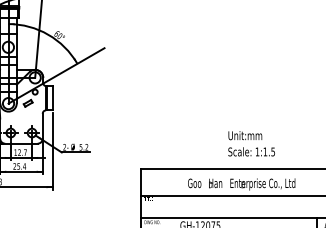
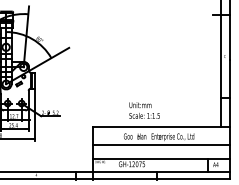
text: (251, 143) -> (144, 110), moved

